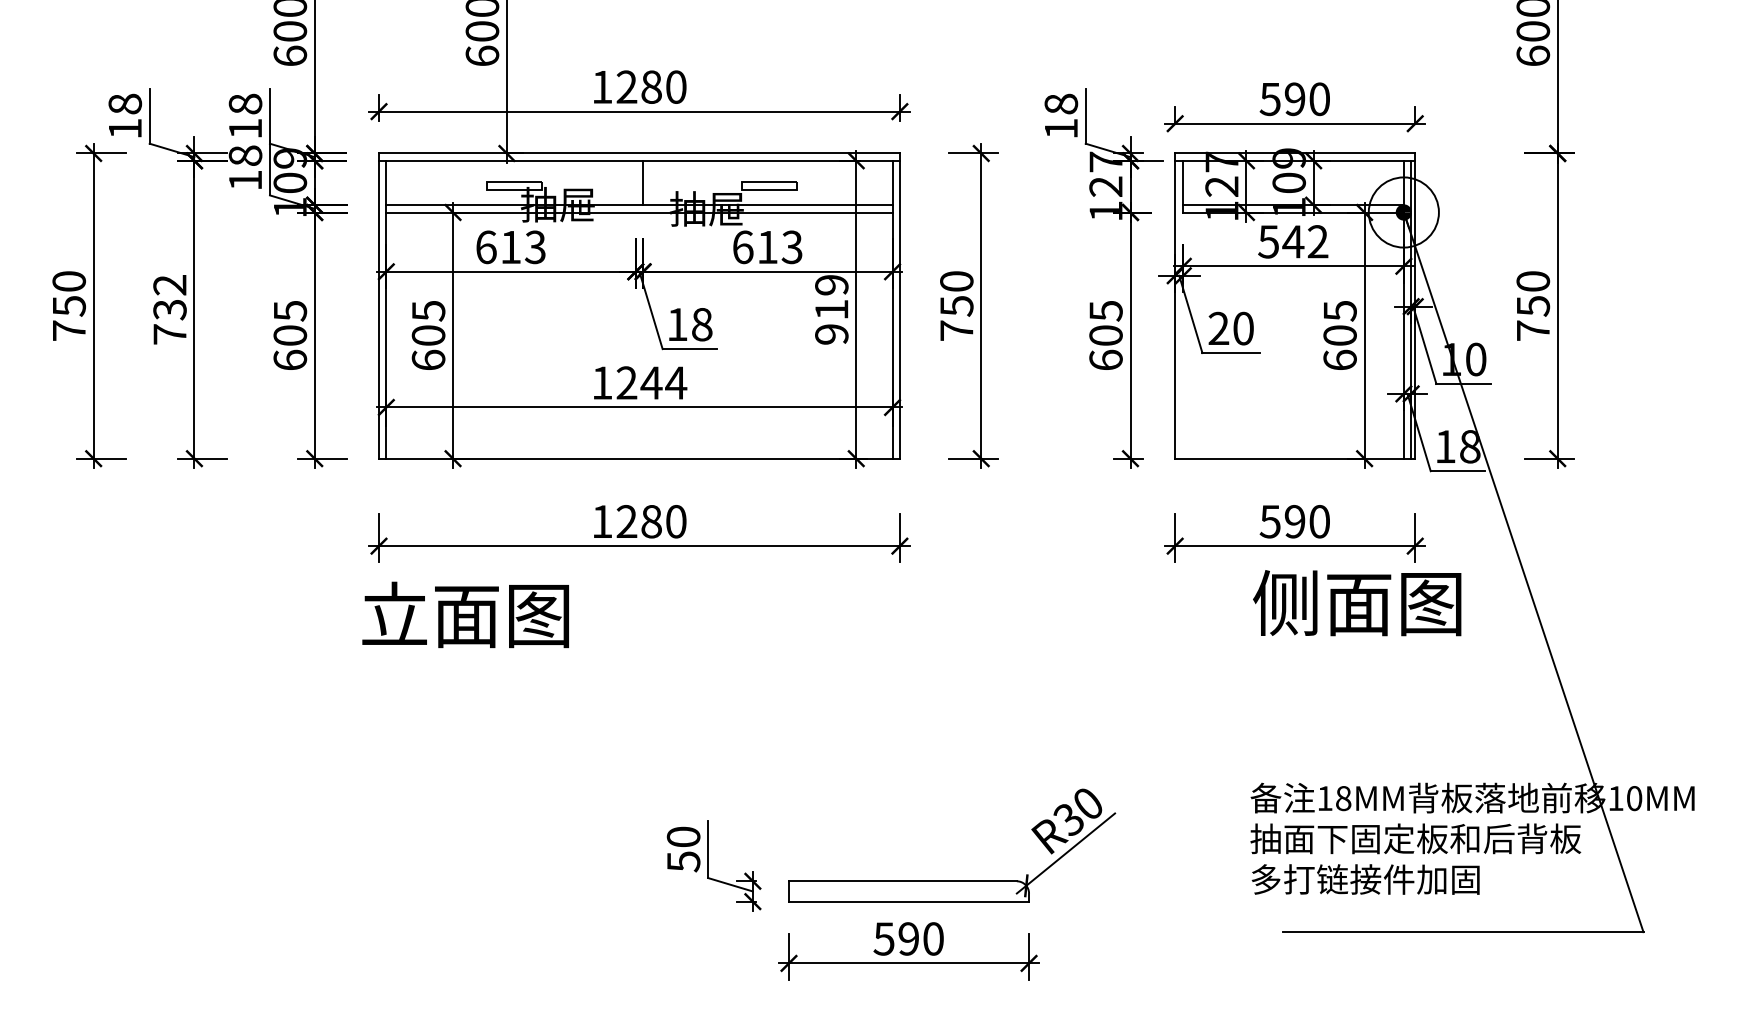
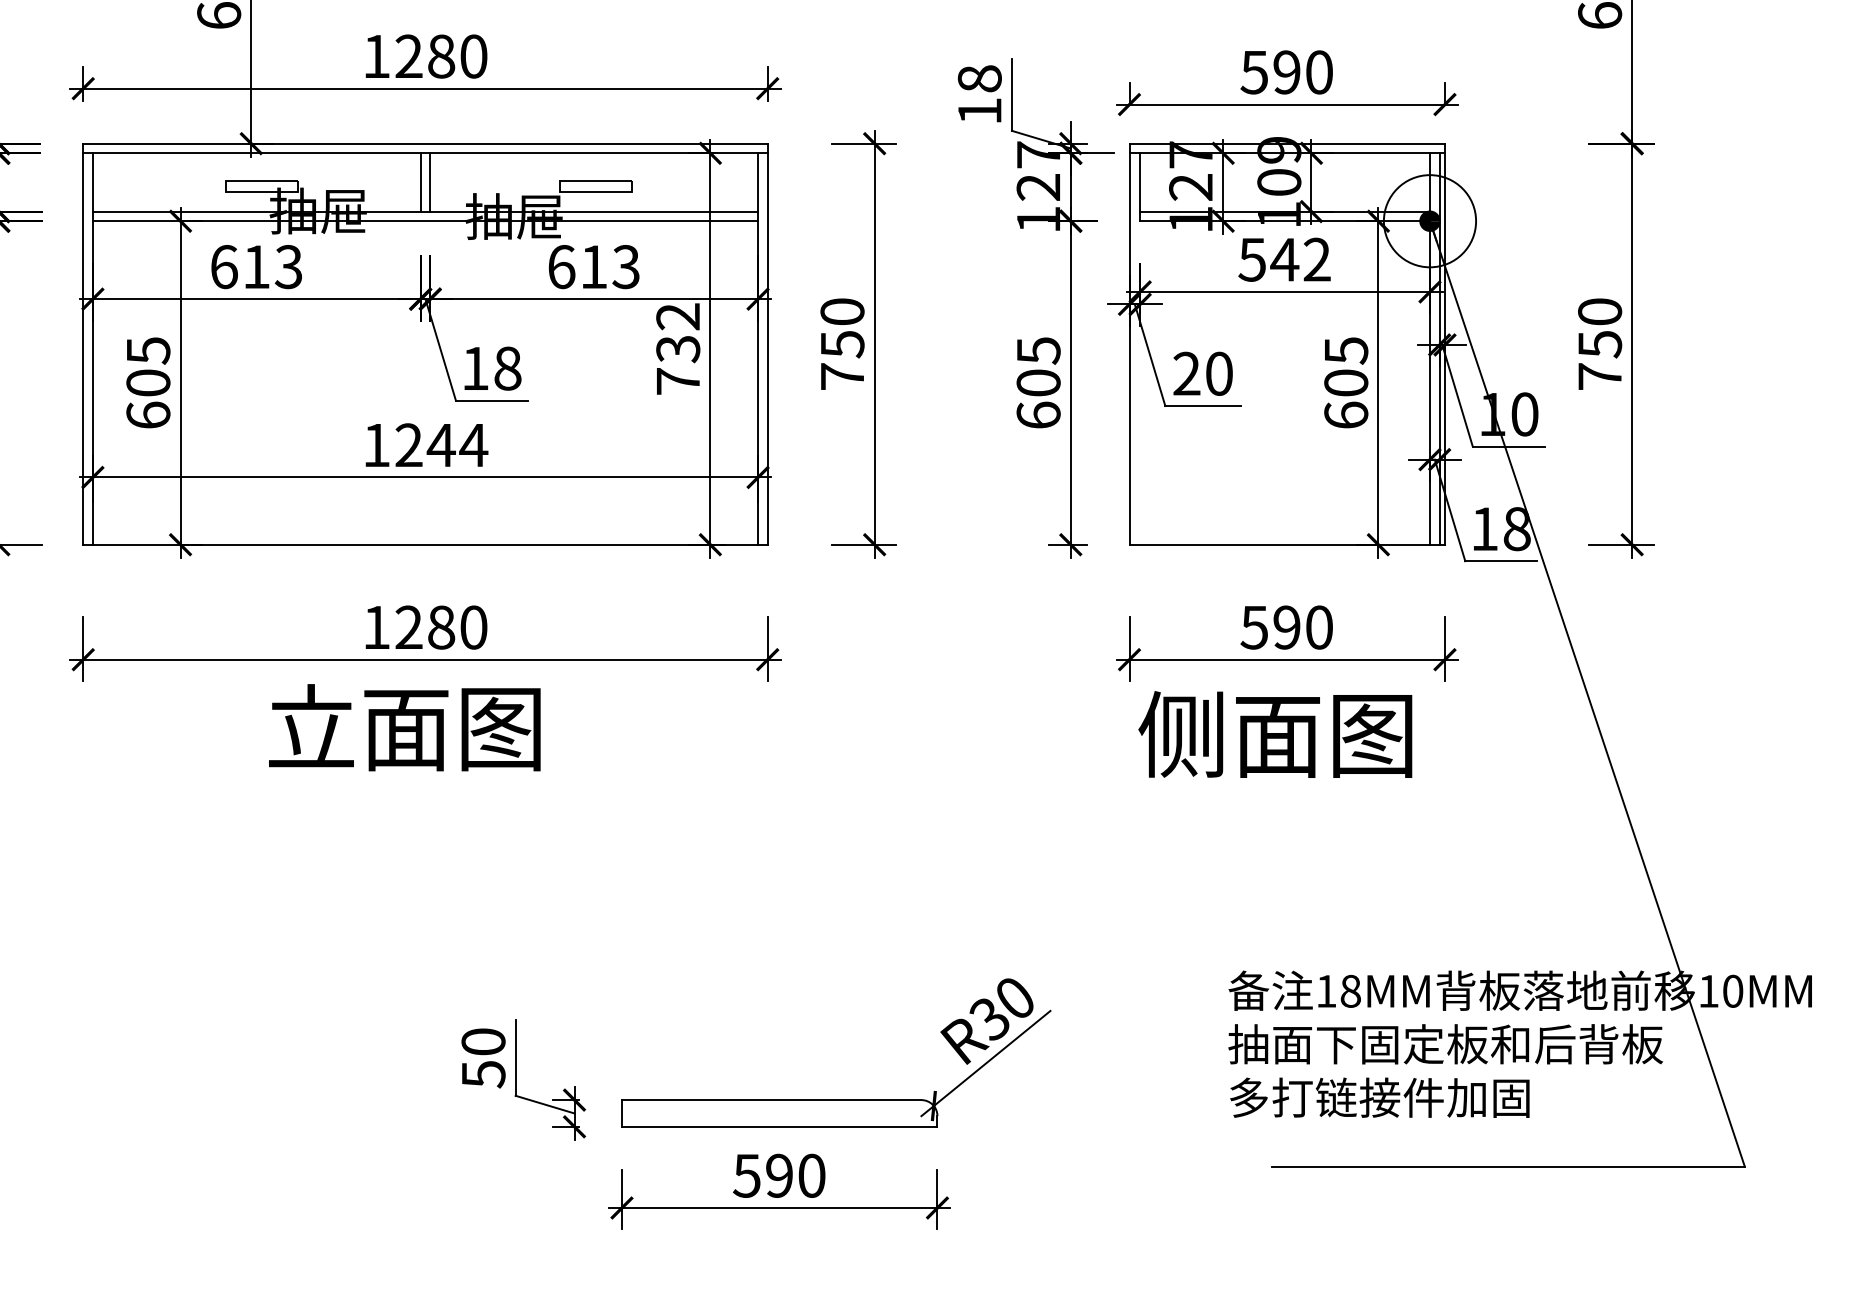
line: (635, 182) -> (420, 181), added
text: (831, 309) -> (677, 348), 919 -> 732
text: (1357, 603) -> (1275, 735), moved
text: (465, 614) -> (404, 727), moved

